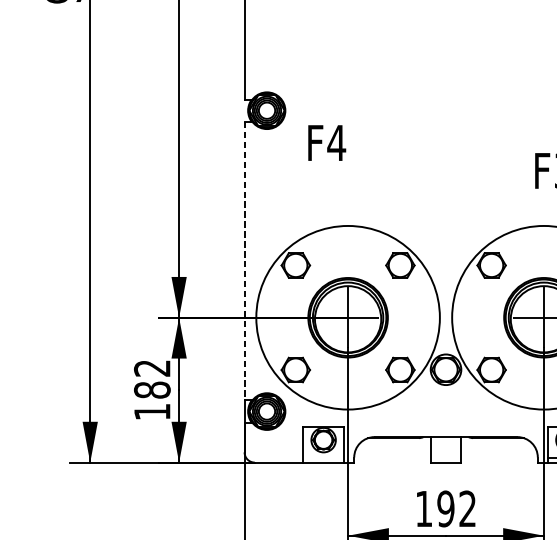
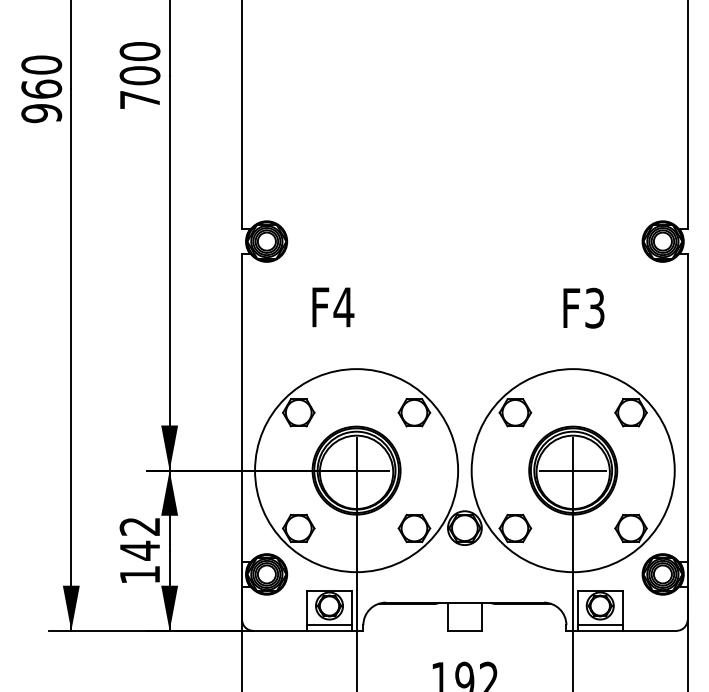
text: (327, 143) -> (333, 307), moved
line: (244, 261) -> (242, 408), dashed -> solid
text: (151, 389) -> (139, 550), 182 -> 142
line: (323, 457) -> (329, 625), added

